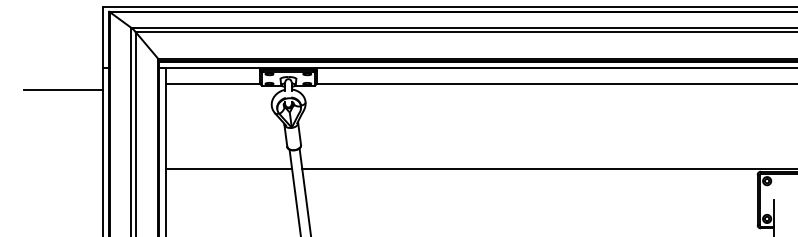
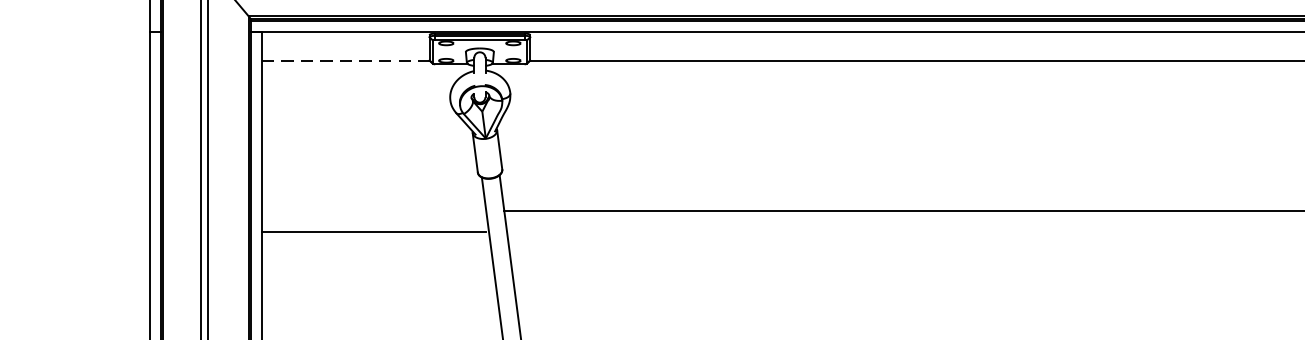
line: (213, 84) -> (346, 61), solid -> dashed
line: (62, 89) -> (78, 70), removed
line: (228, 168) -> (373, 232), moved

